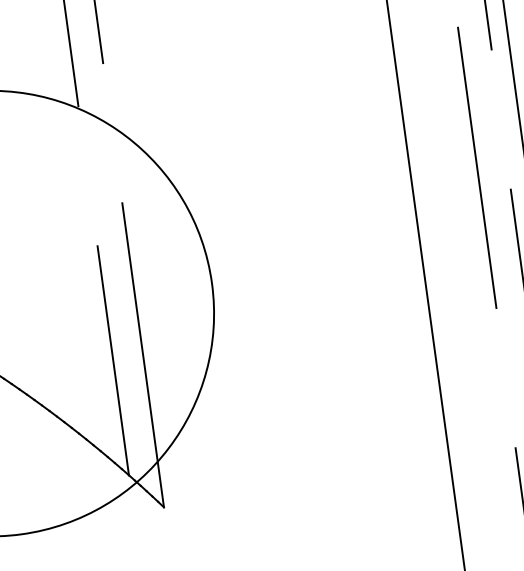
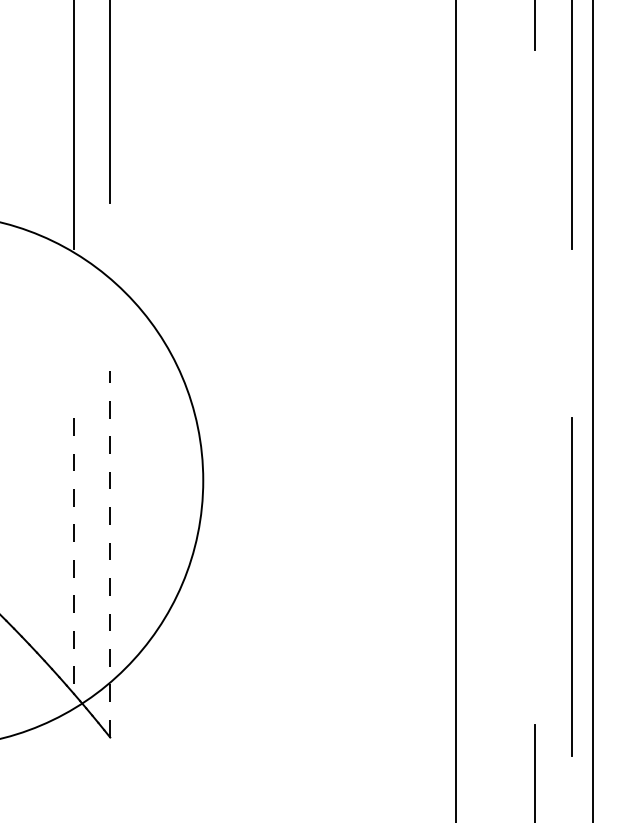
line: (477, 167) -> (535, 386), removed
line: (143, 354) -> (110, 553), solid -> dashed
line: (113, 361) -> (74, 556), solid -> dashed

